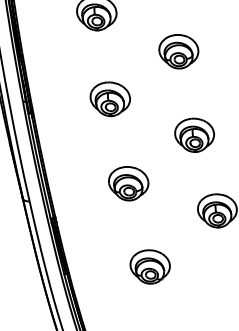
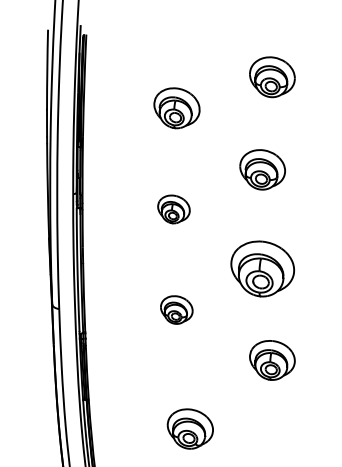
part: (110, 99) -> (173, 209), size x0.7
part: (194, 134) -> (262, 268), size x1.4
part: (128, 183) -> (176, 309), size x0.7
part: (149, 266) -> (189, 428), moved

